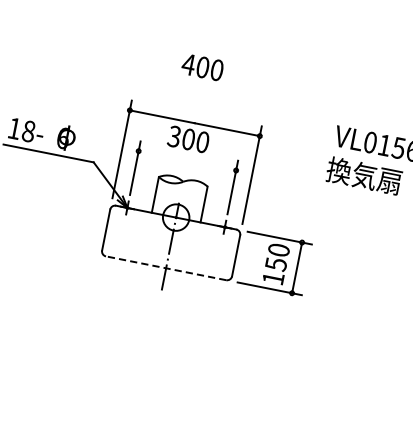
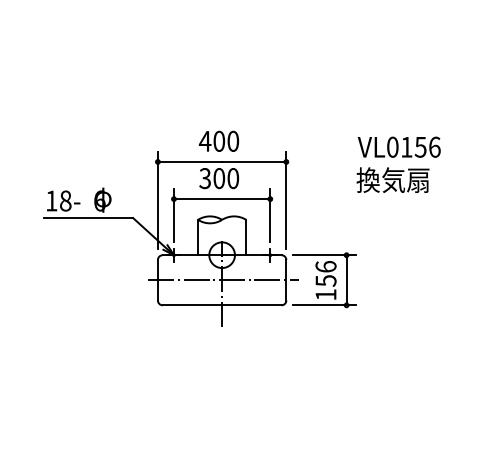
text: (202, 66) -> (218, 140), moved
line: (186, 161) -> (221, 199), added
line: (172, 243) -> (223, 280), added
text: (278, 249) -> (325, 266), 150 -> 156
line: (165, 268) -> (221, 305), dashed -> solid

